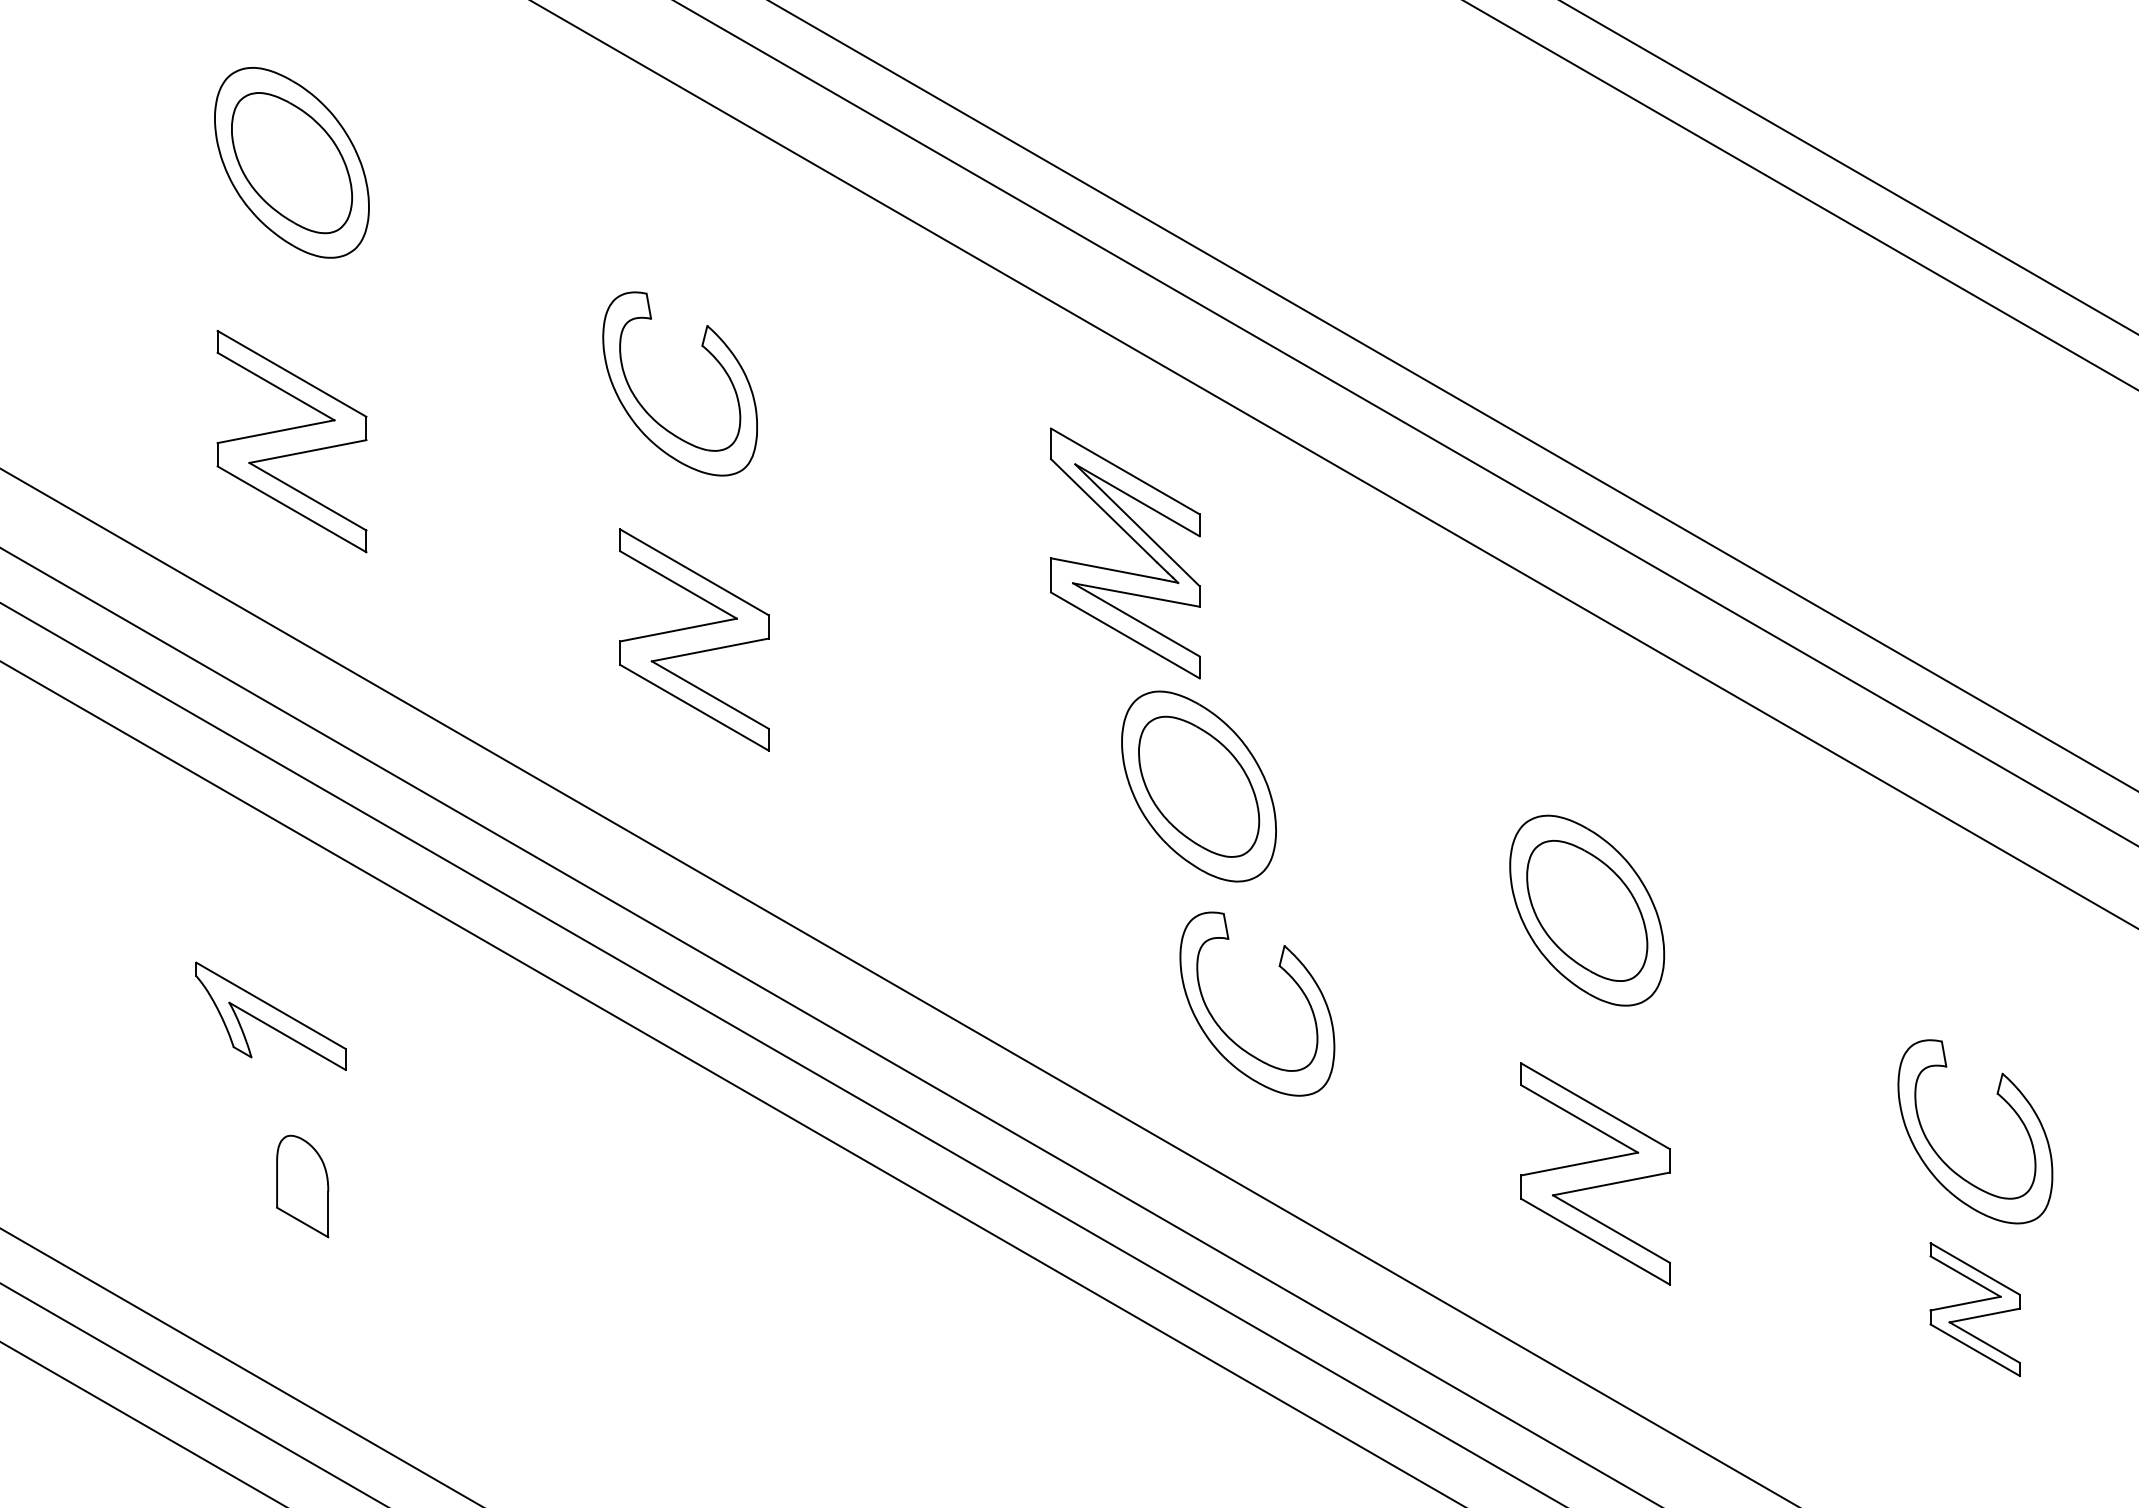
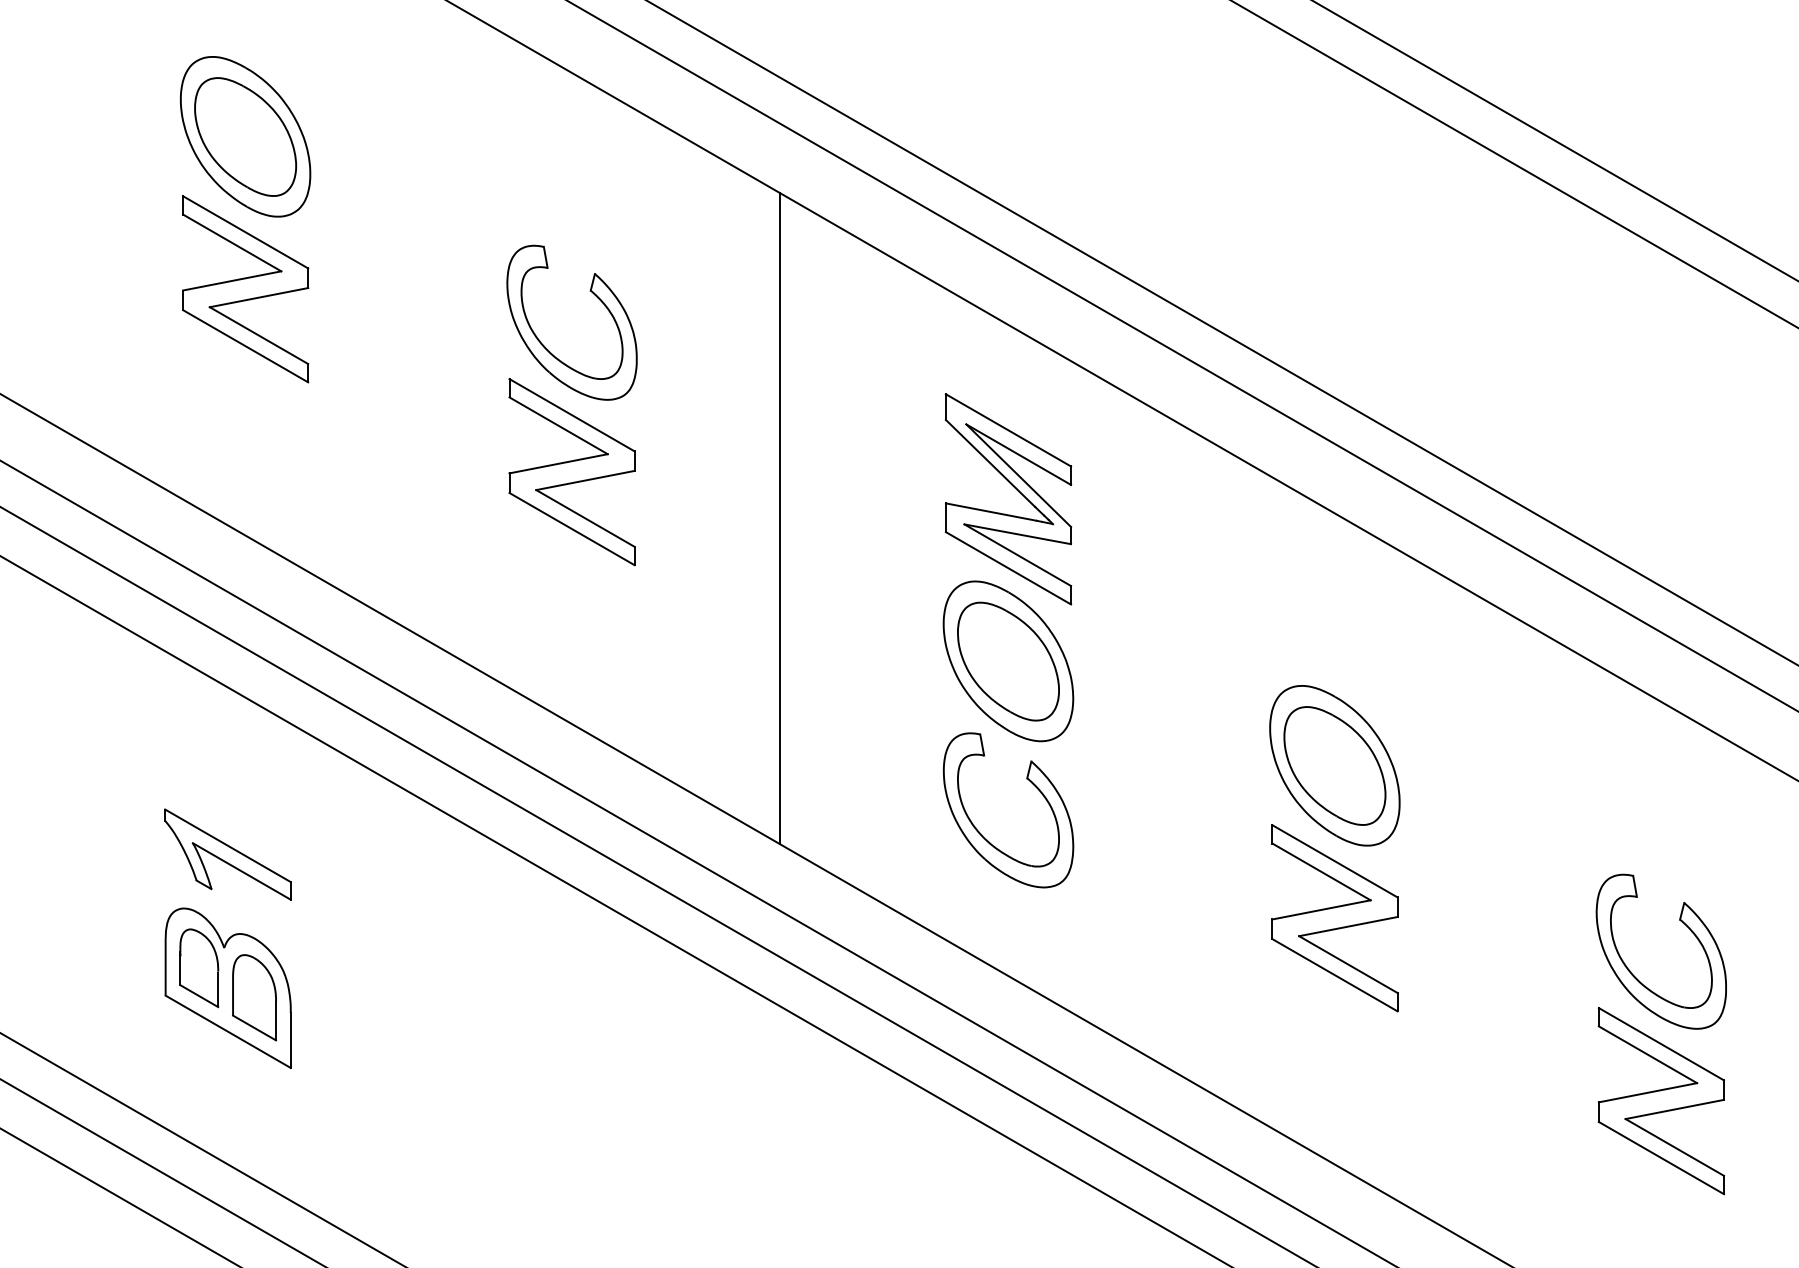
part: (291, 441) -> (245, 289), moved
part: (1134, 542) -> (1016, 490), moved
line: (928, 616) -> (780, 518), added
part: (693, 640) -> (571, 472), moved
part: (1287, 974) -> (1033, 785), moved
part: (270, 1174) -> (227, 987), added
part: (1595, 1174) -> (1334, 918), moved
part: (1974, 1309) -> (1660, 1101), size x1.67

